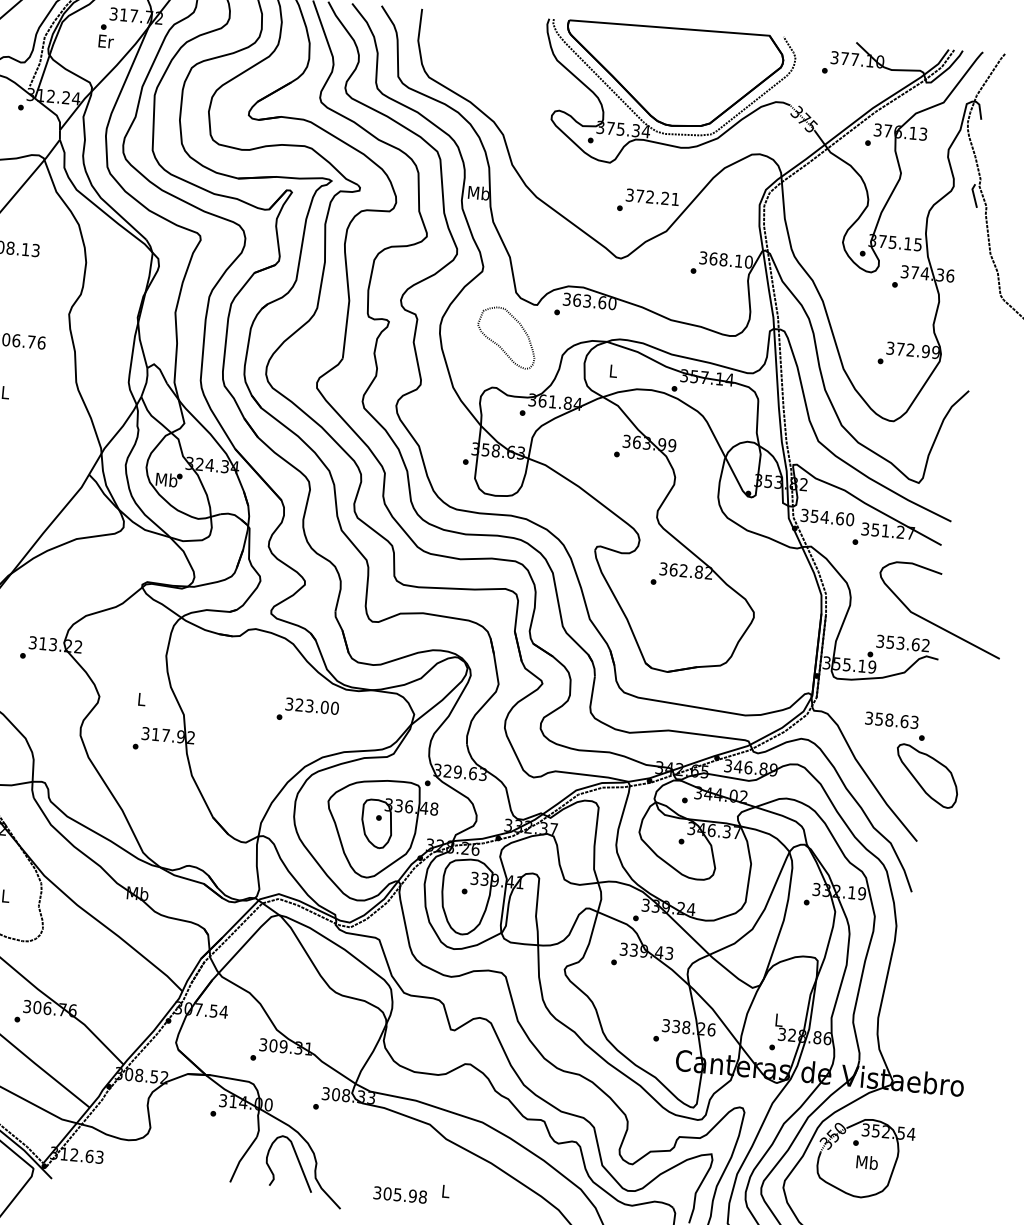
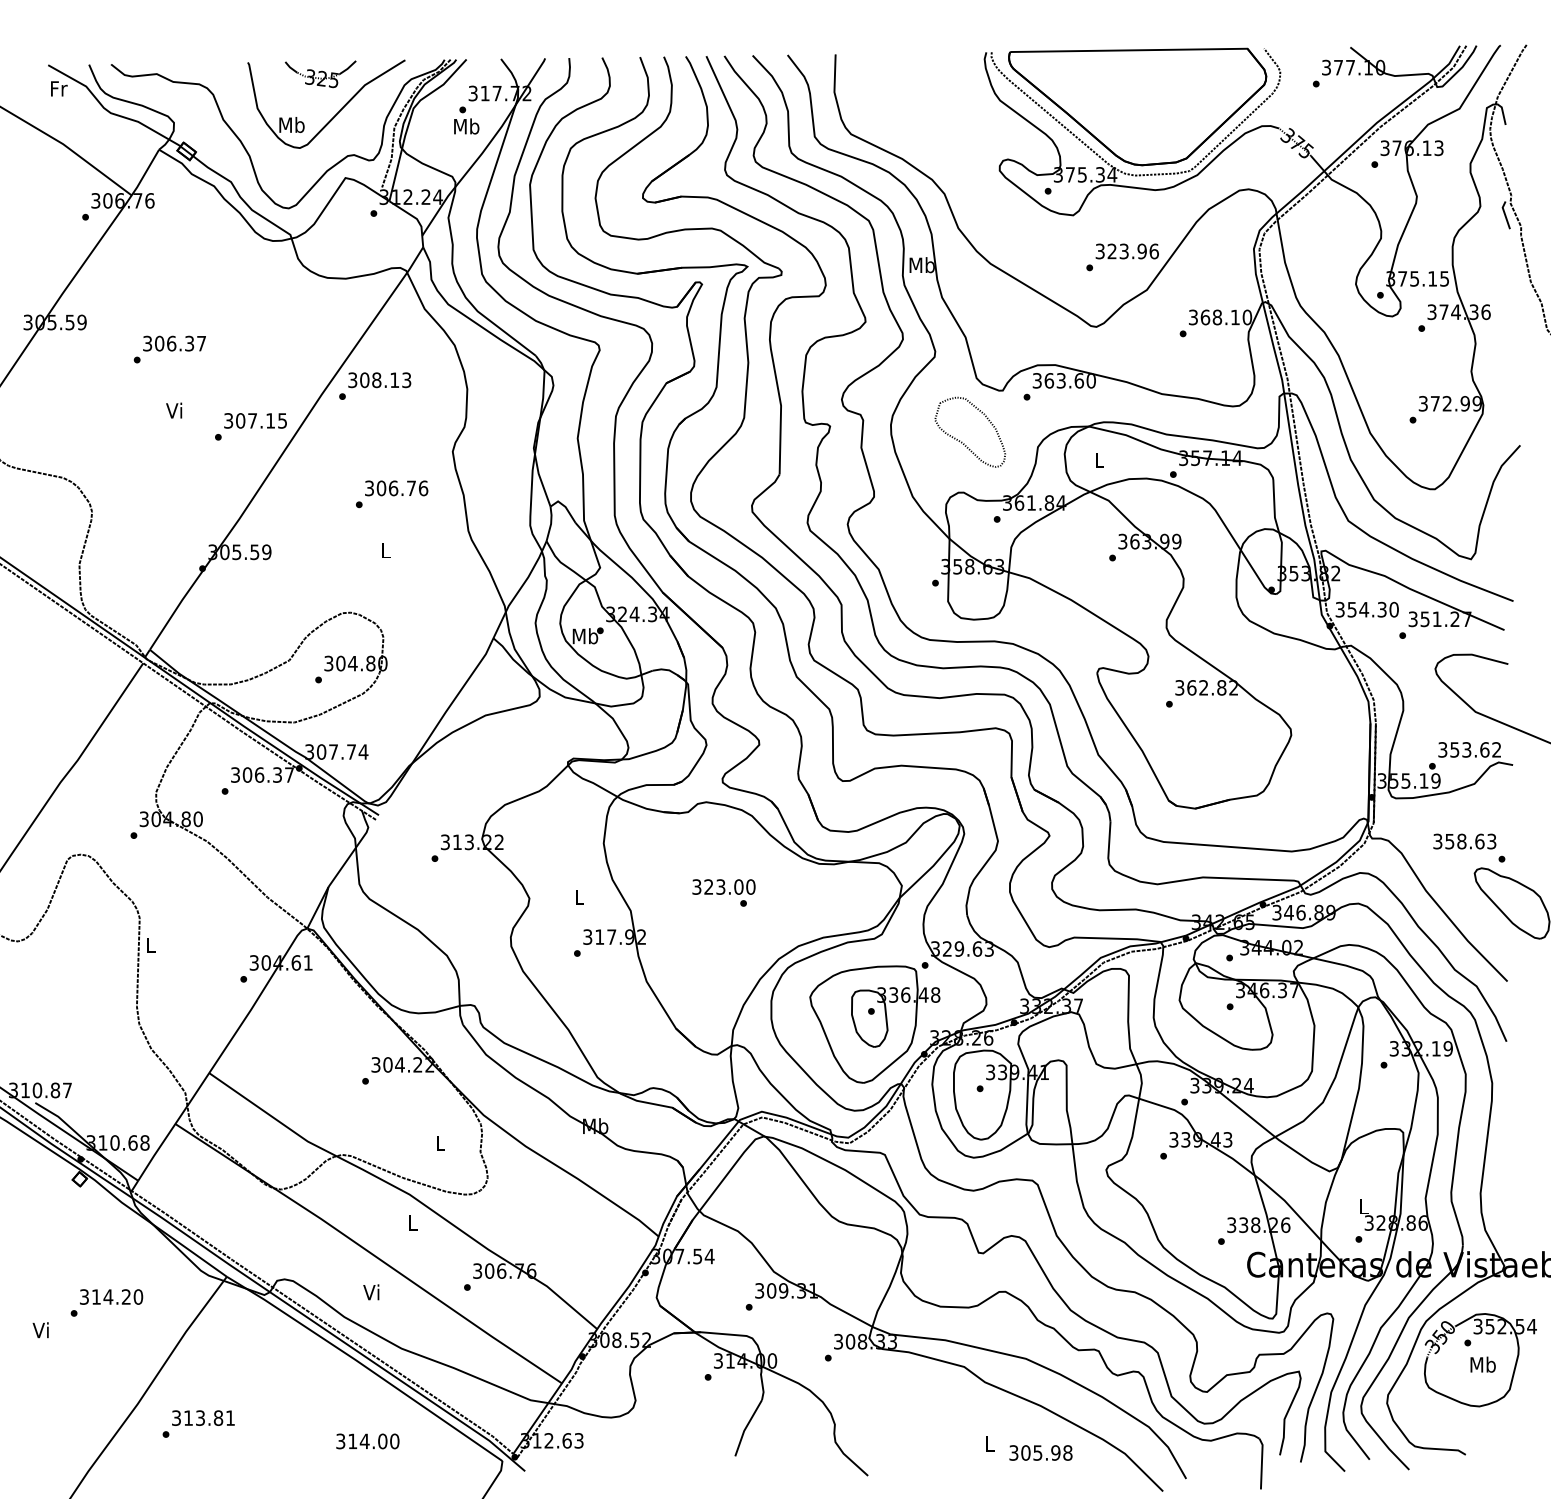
text: (105, 41) -> (466, 126), Er -> Mb
text: (657, 197) -> (1132, 251), 372.21 -> 323.96
text: (839, 518) -> (1381, 609), 354.60 -> 354.30
text: (311, 705) -> (723, 886), moved
curve: (297, 1160) -> (812, 1423), removed
text: (399, 1194) -> (1040, 1452), moved

